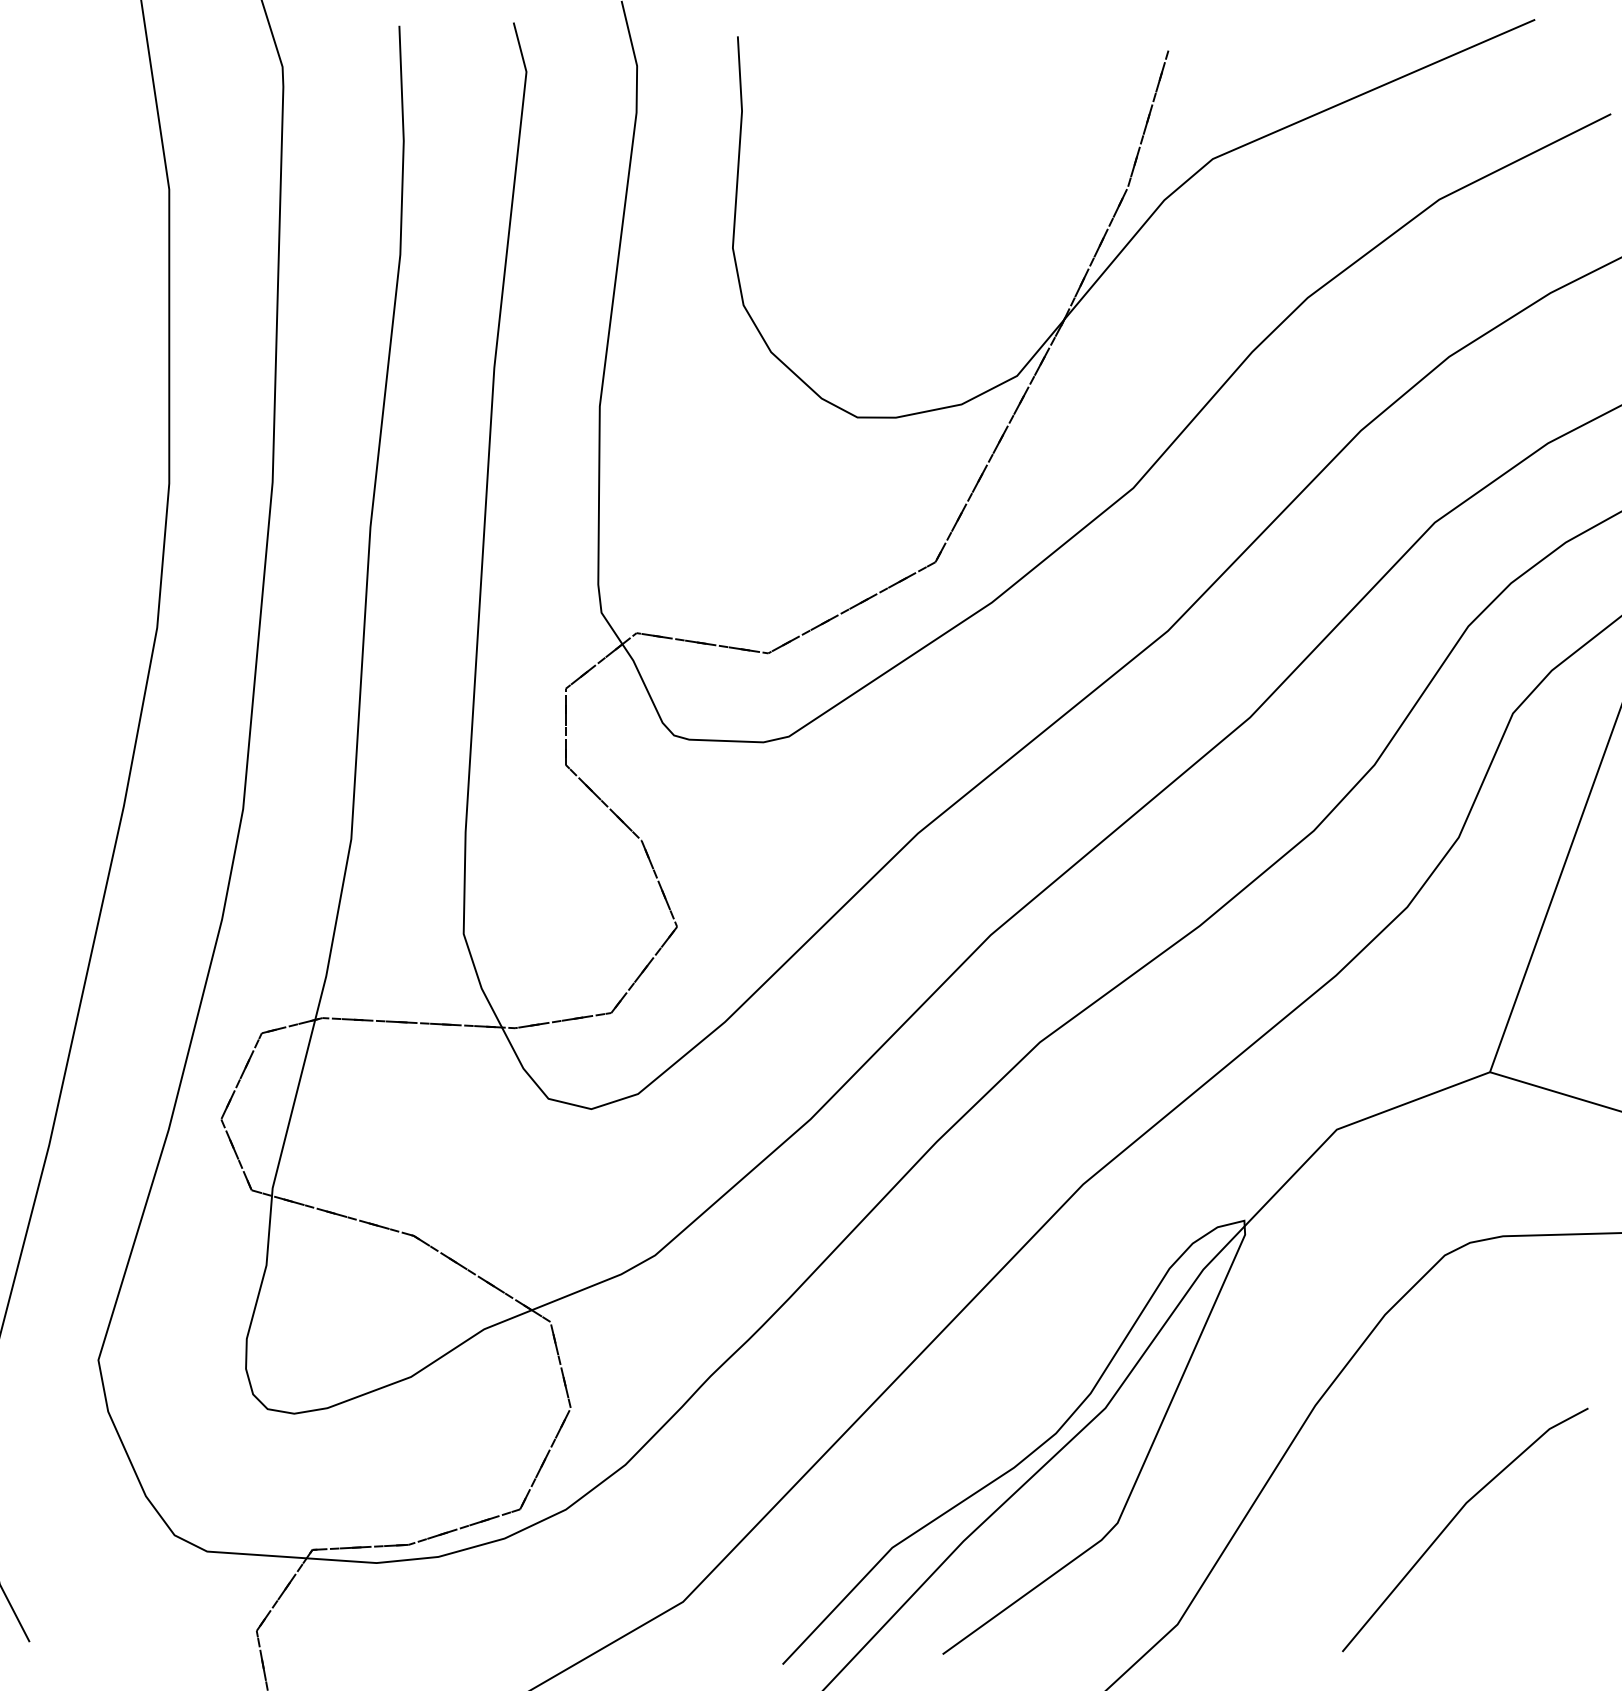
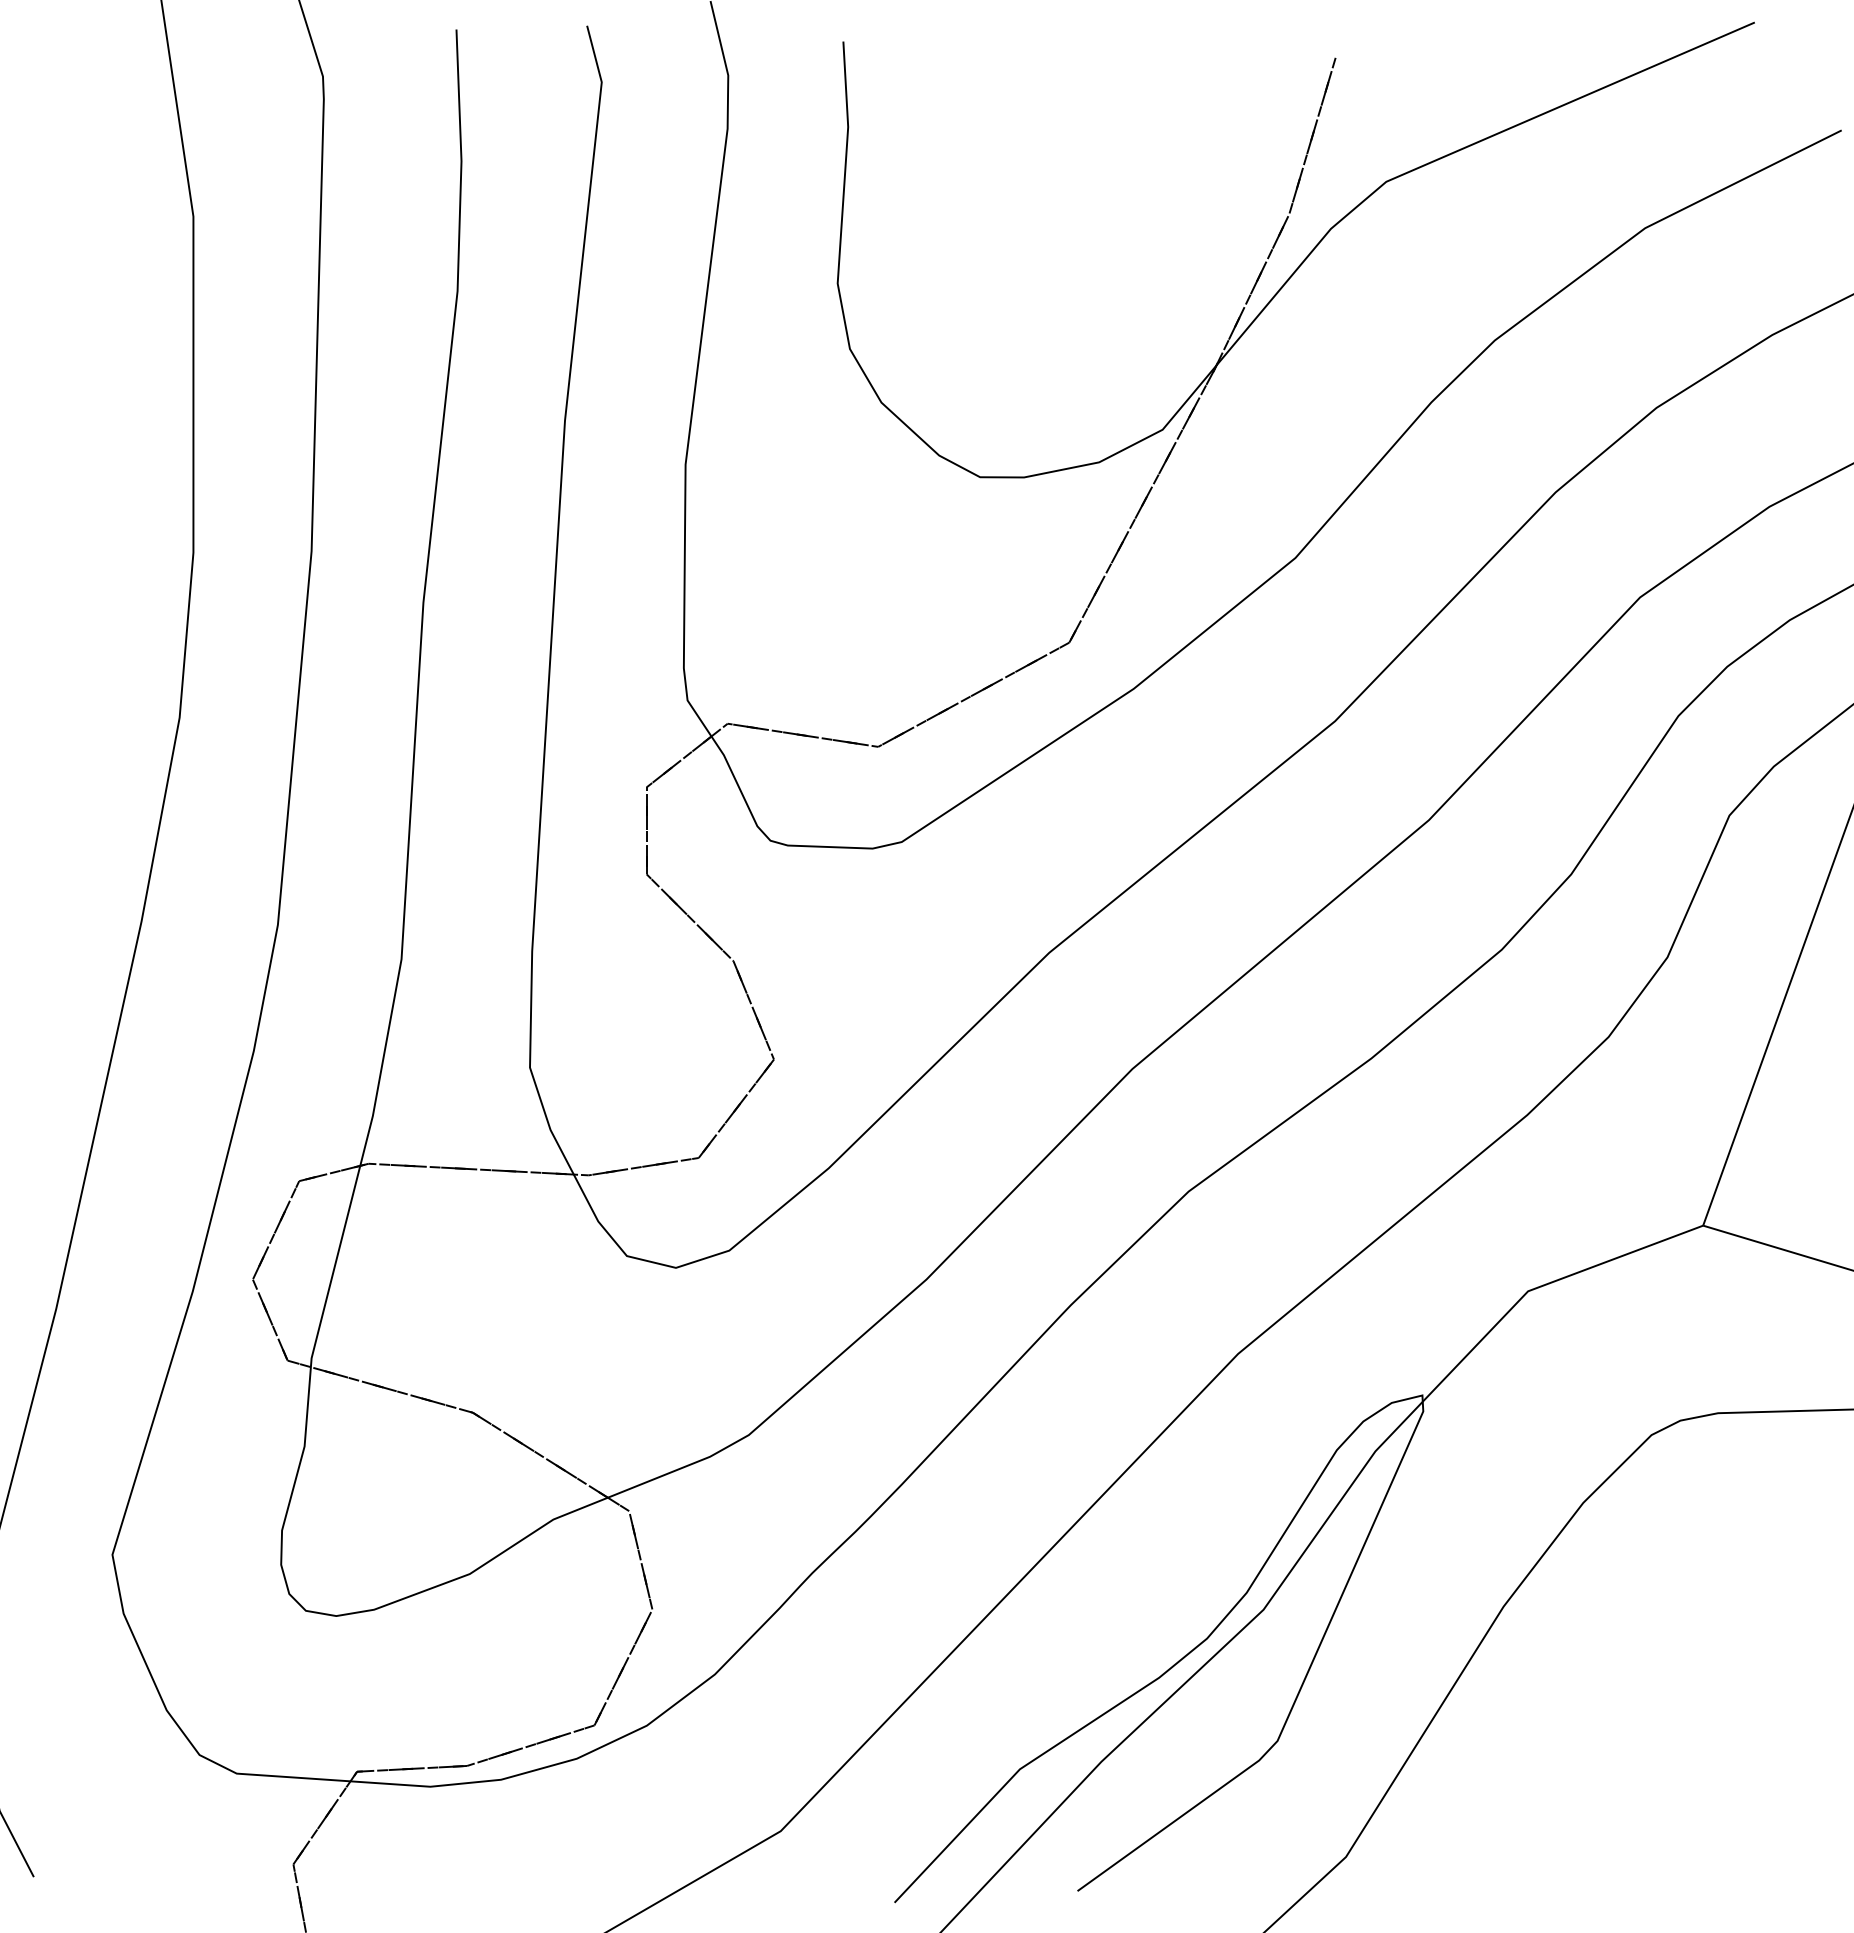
line: (1454, 1519) -> (1662, 1736), removed

